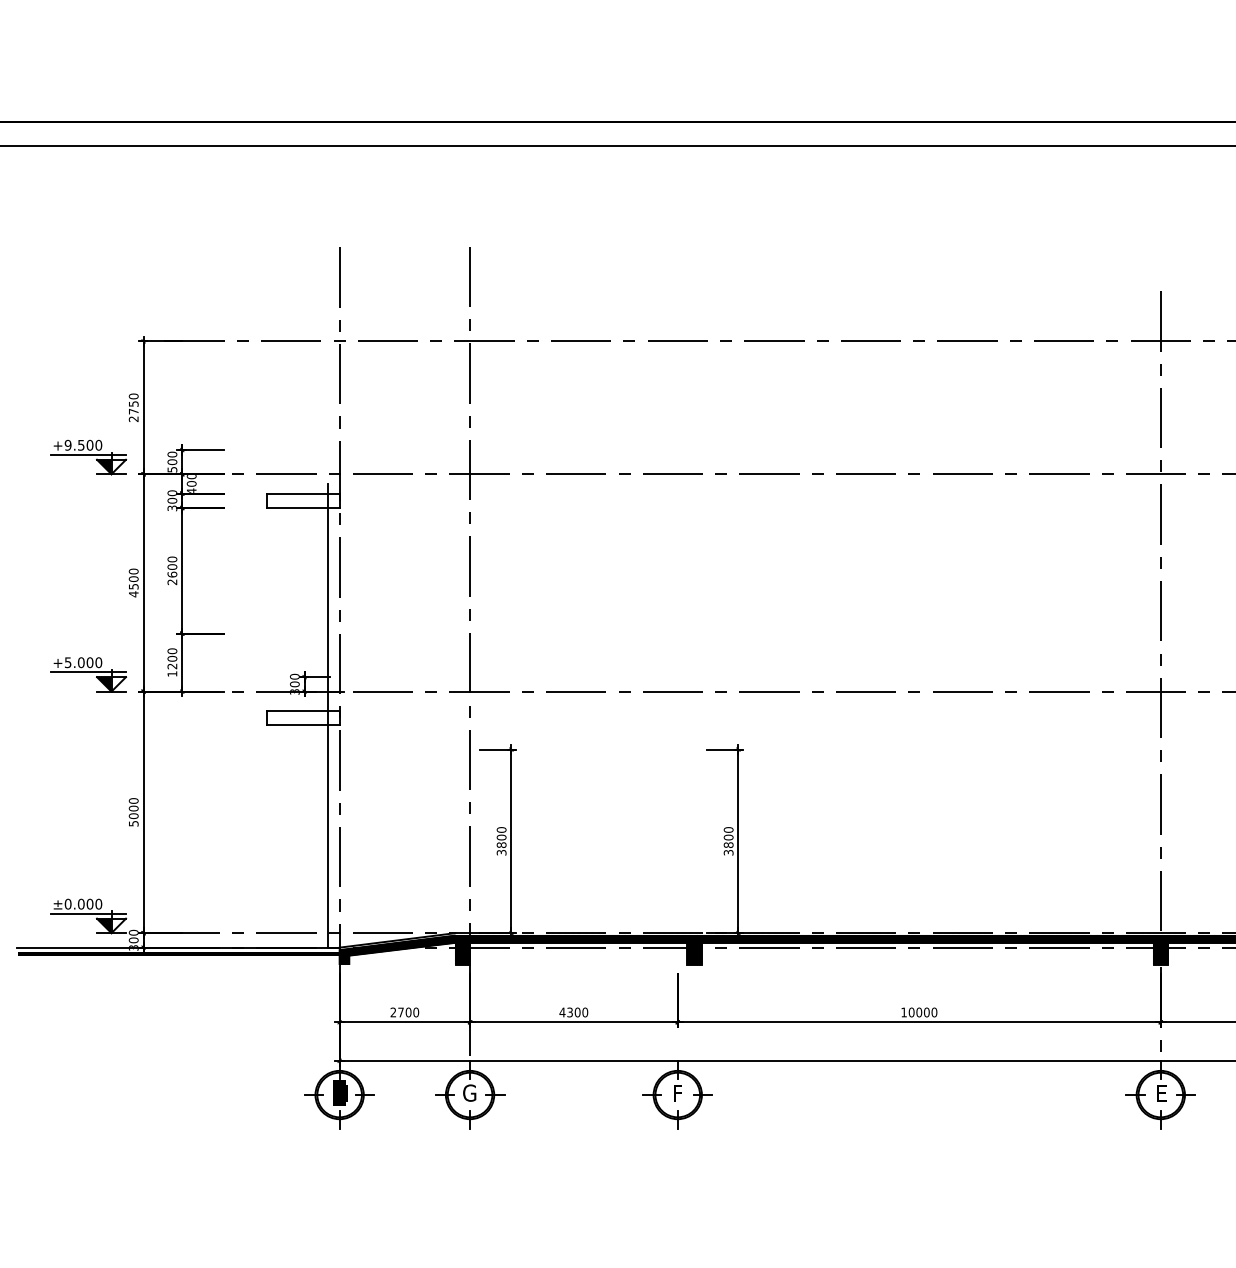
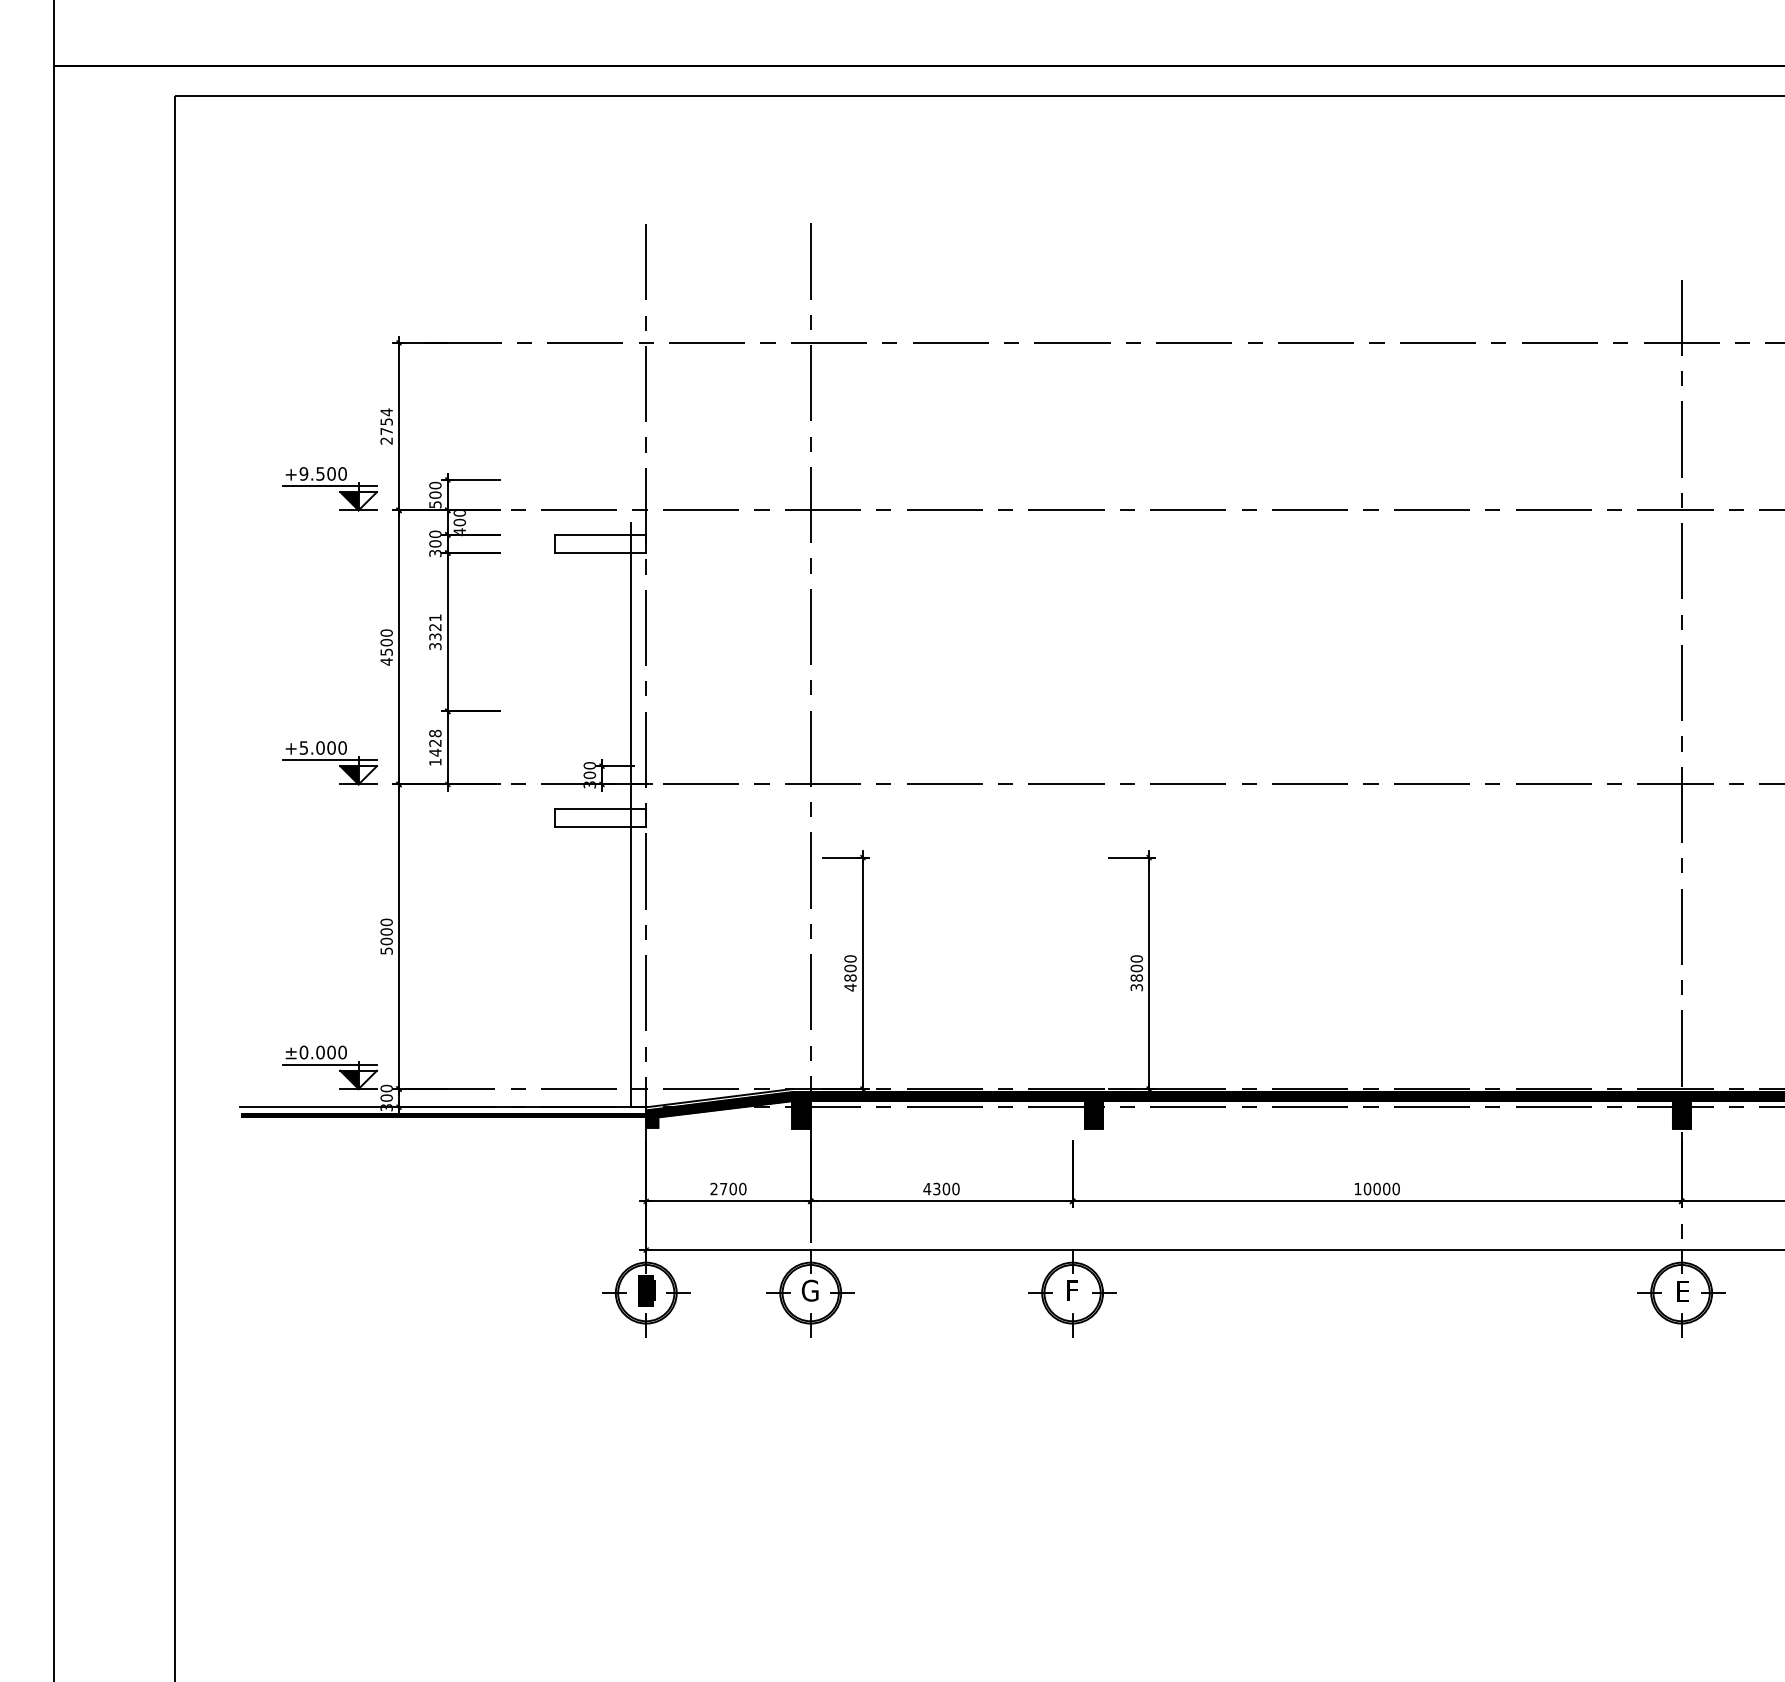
text: (133, 396) -> (386, 412), 2750 -> 2754
text: (172, 571) -> (435, 632), 2600 -> 3321
text: (172, 658) -> (435, 742), 1200 -> 1428
text: (501, 852) -> (850, 987), 3800 -> 4800

